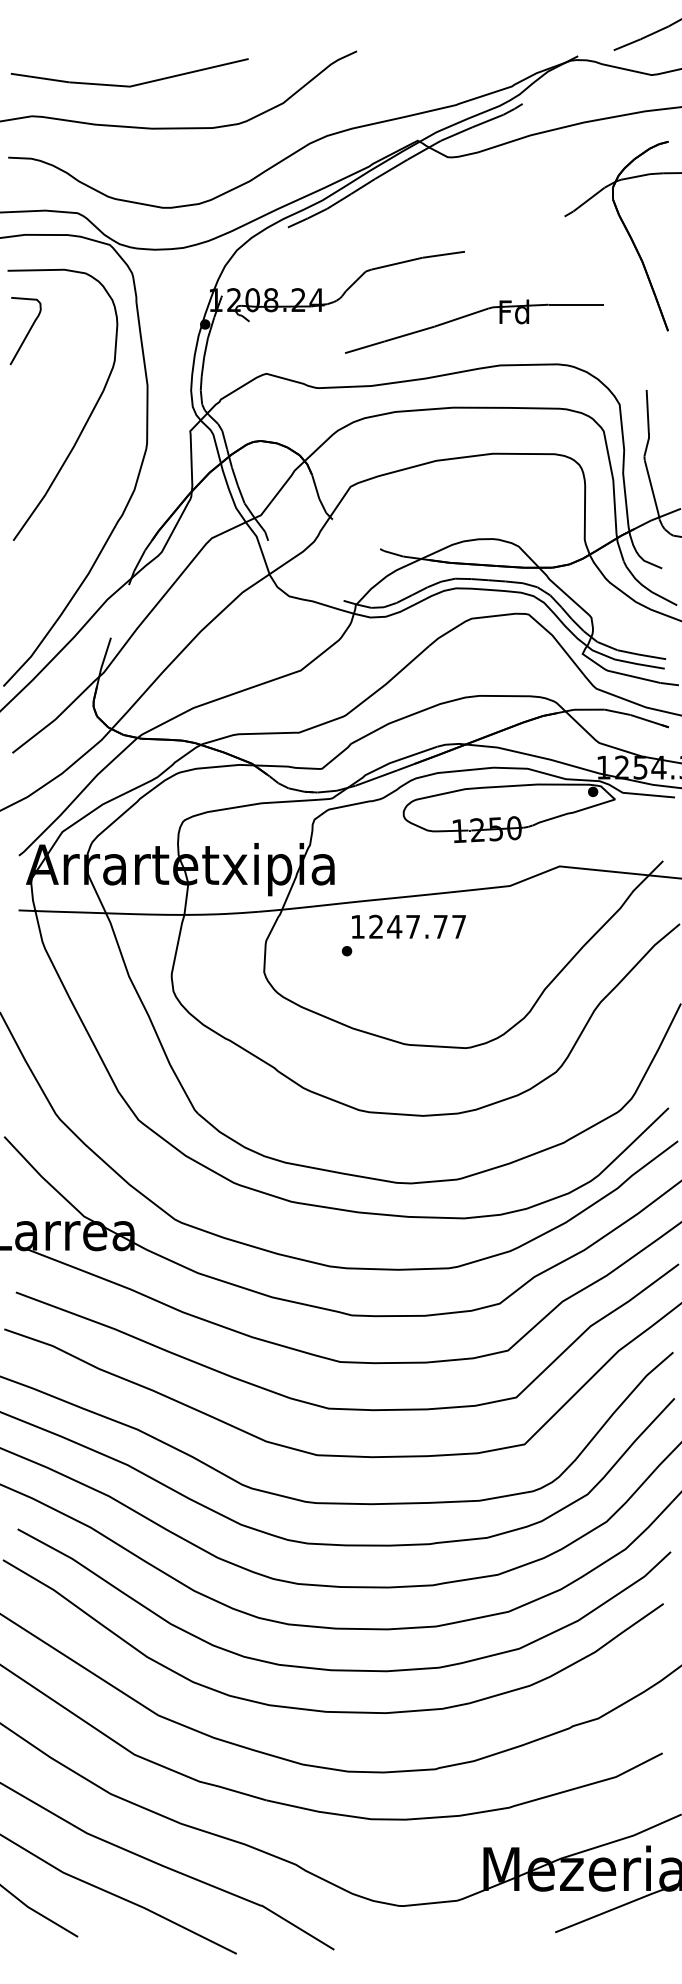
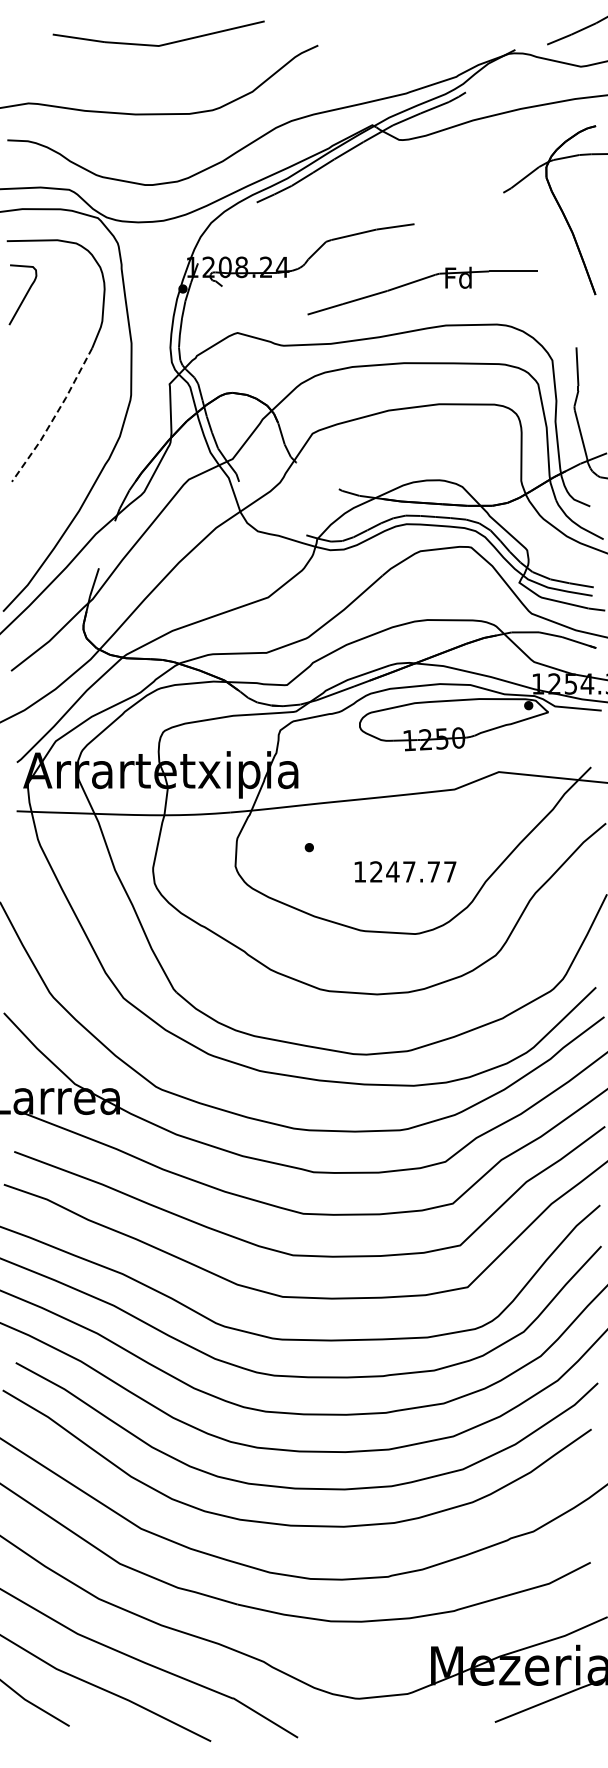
part: (130, 84) -> (159, 44), moved
line: (61, 467) -> (54, 416), solid -> dashed
text: (408, 926) -> (405, 871), moved

